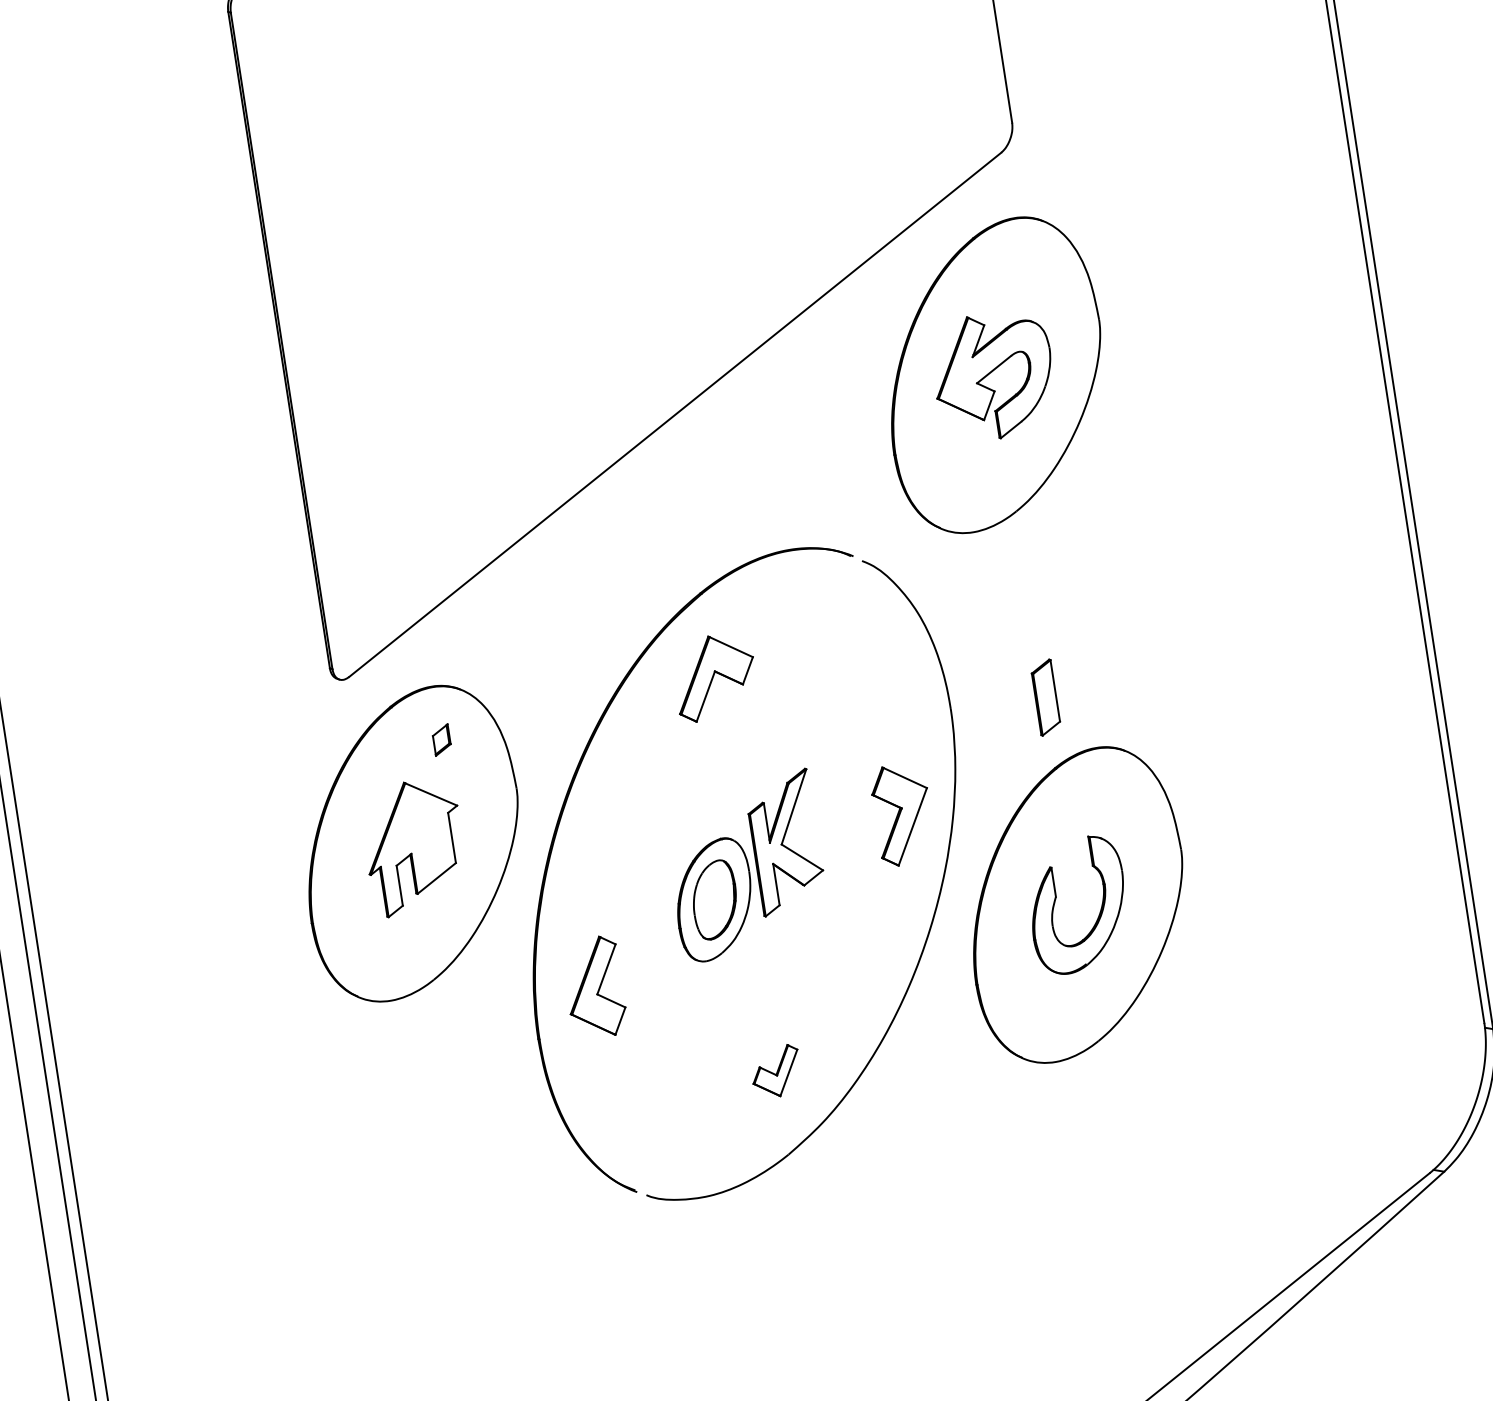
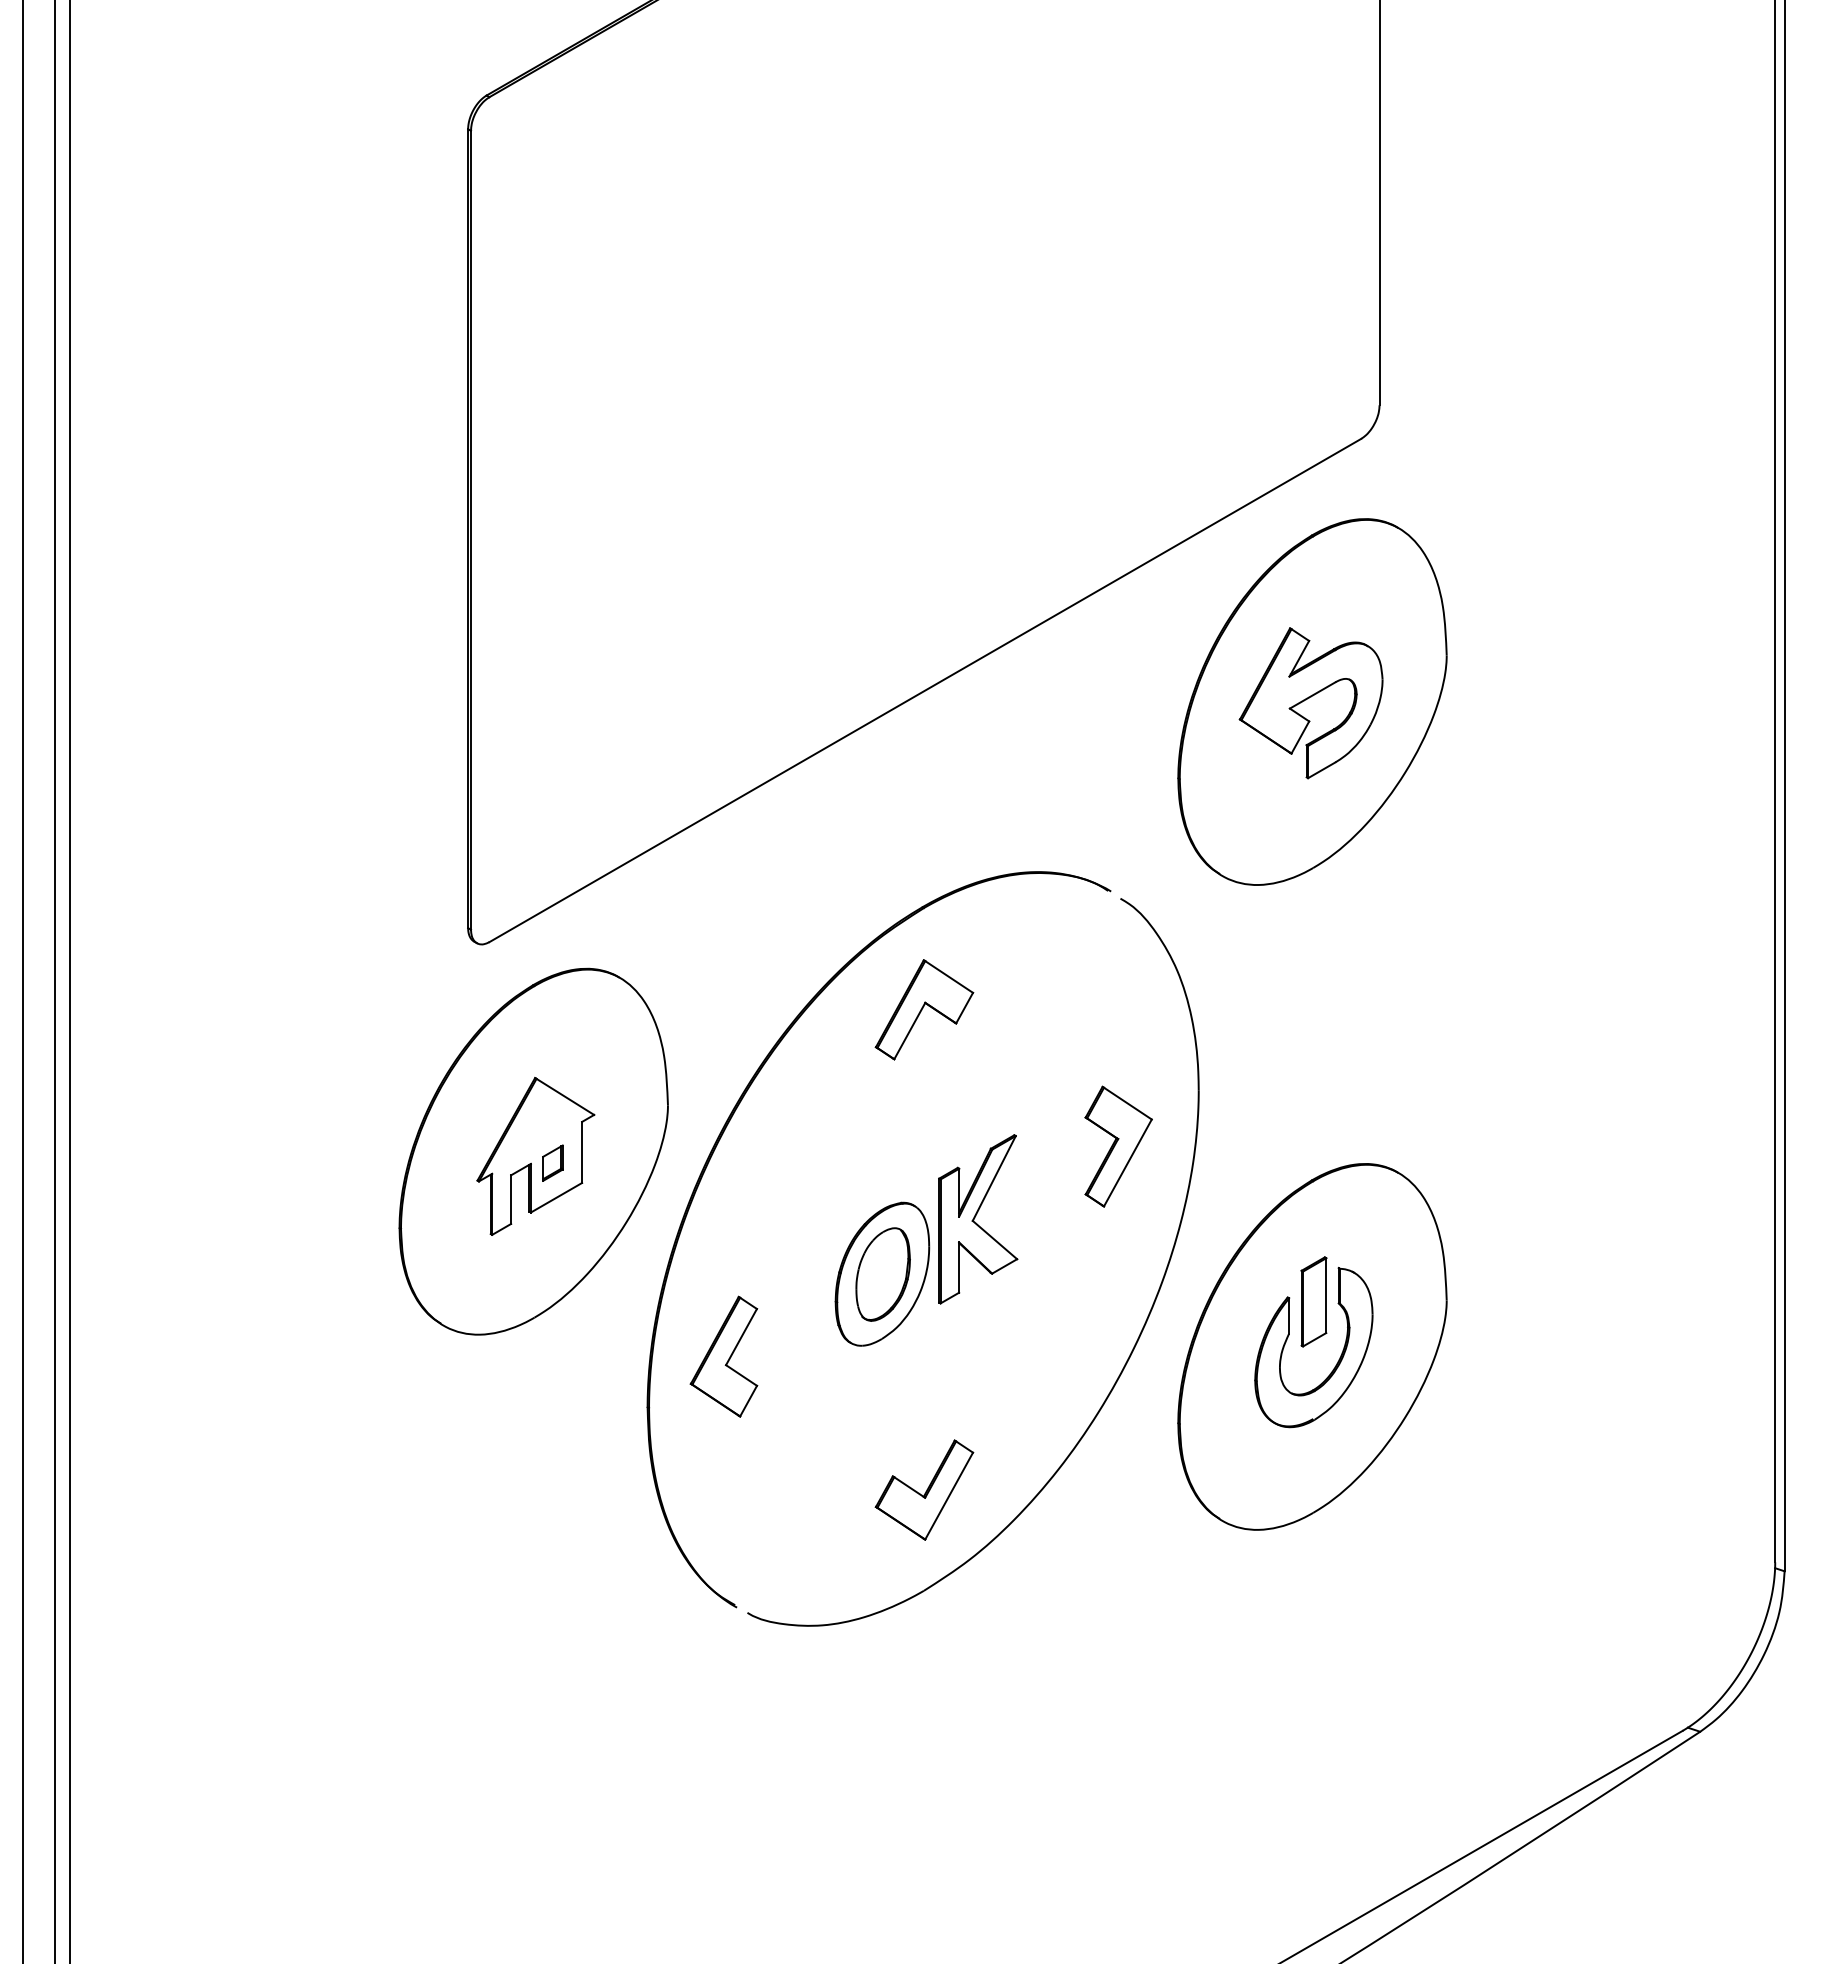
part: (1045, 697) -> (1313, 1301), moved
part: (441, 739) -> (552, 1162), moved
part: (902, 814) -> (1118, 1146), moved
part: (776, 1071) -> (924, 1489), size x1.67

